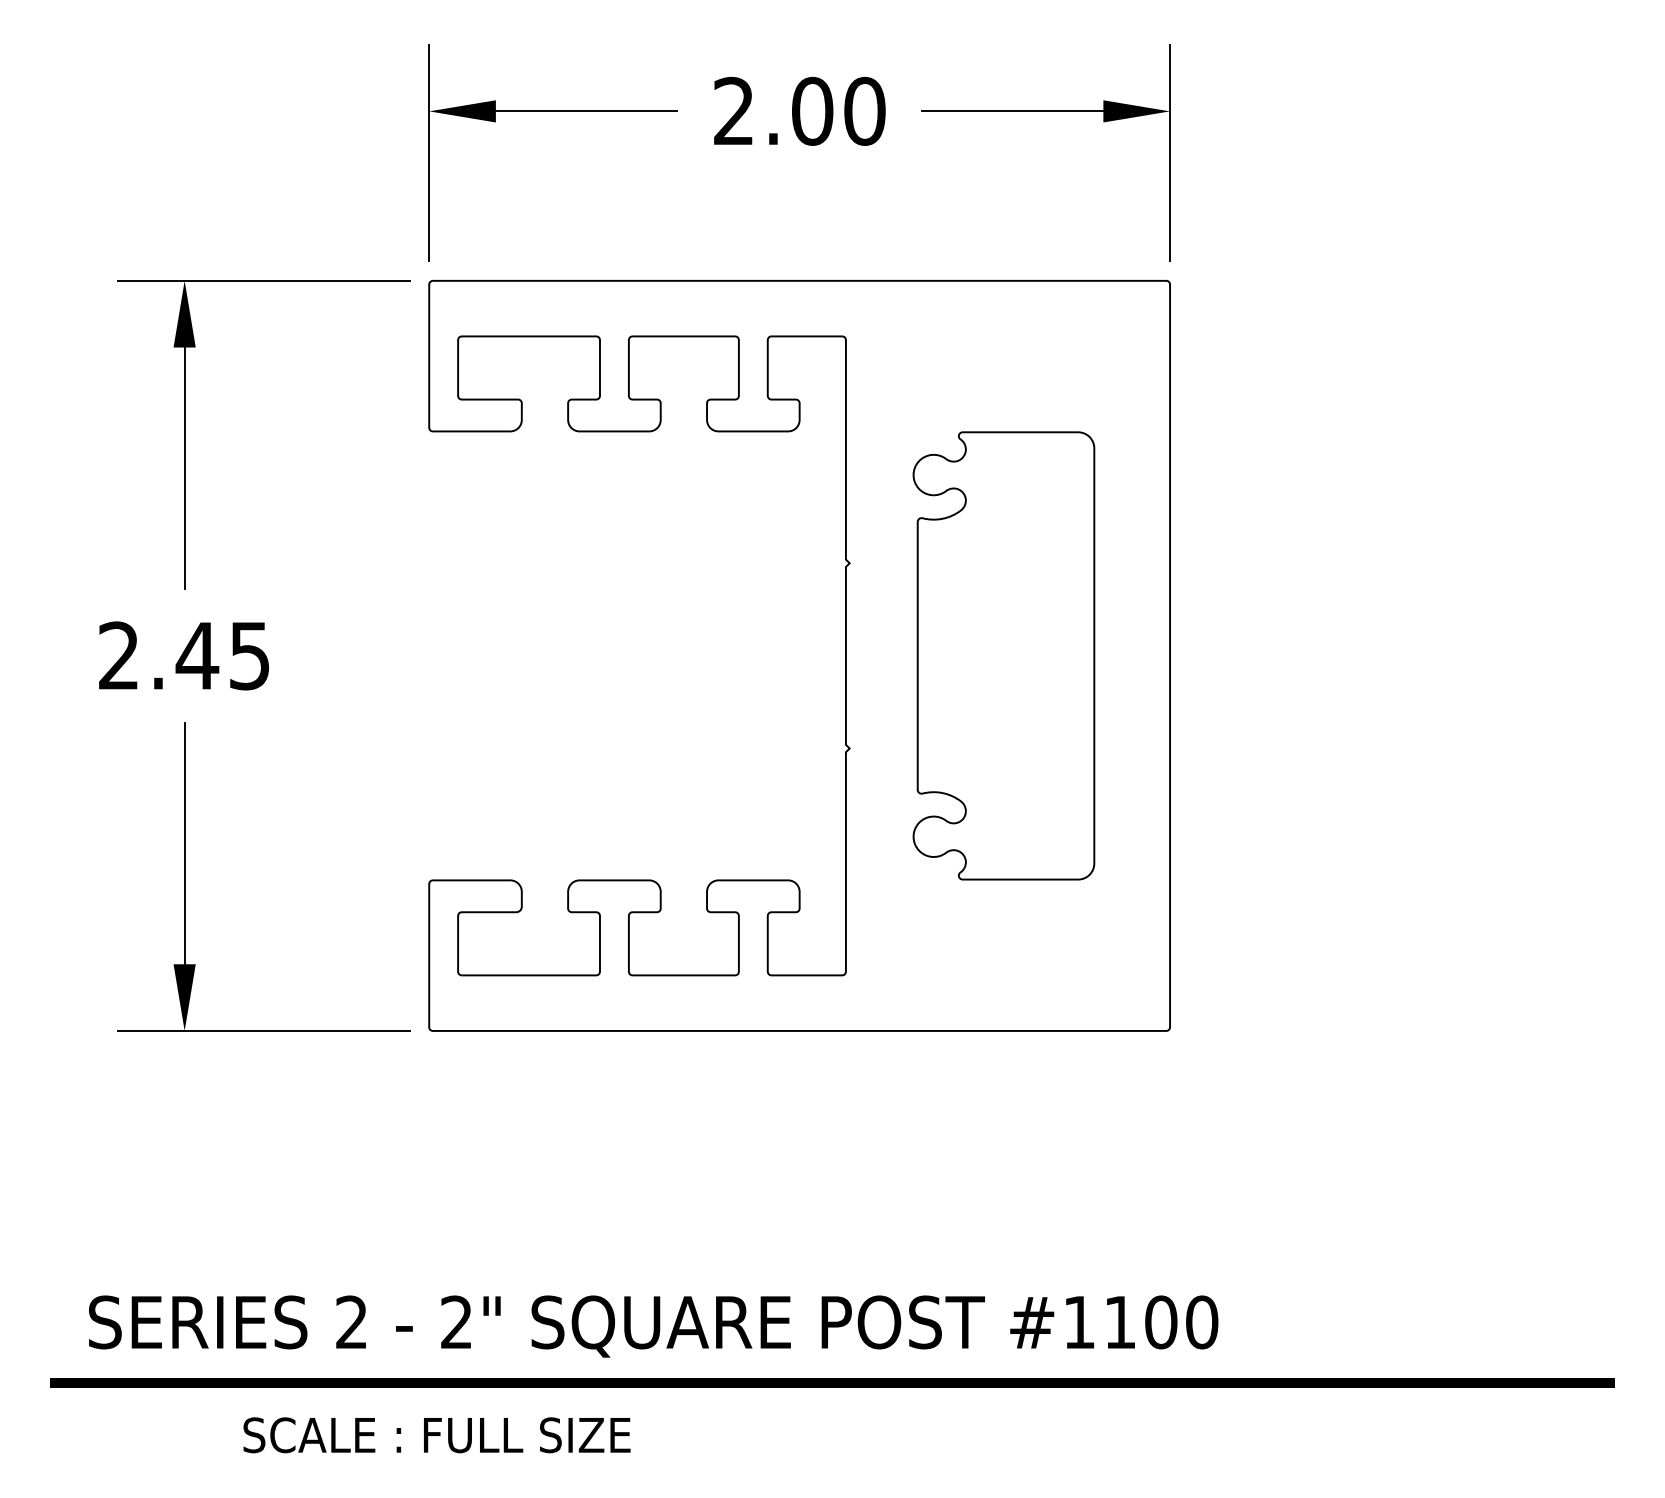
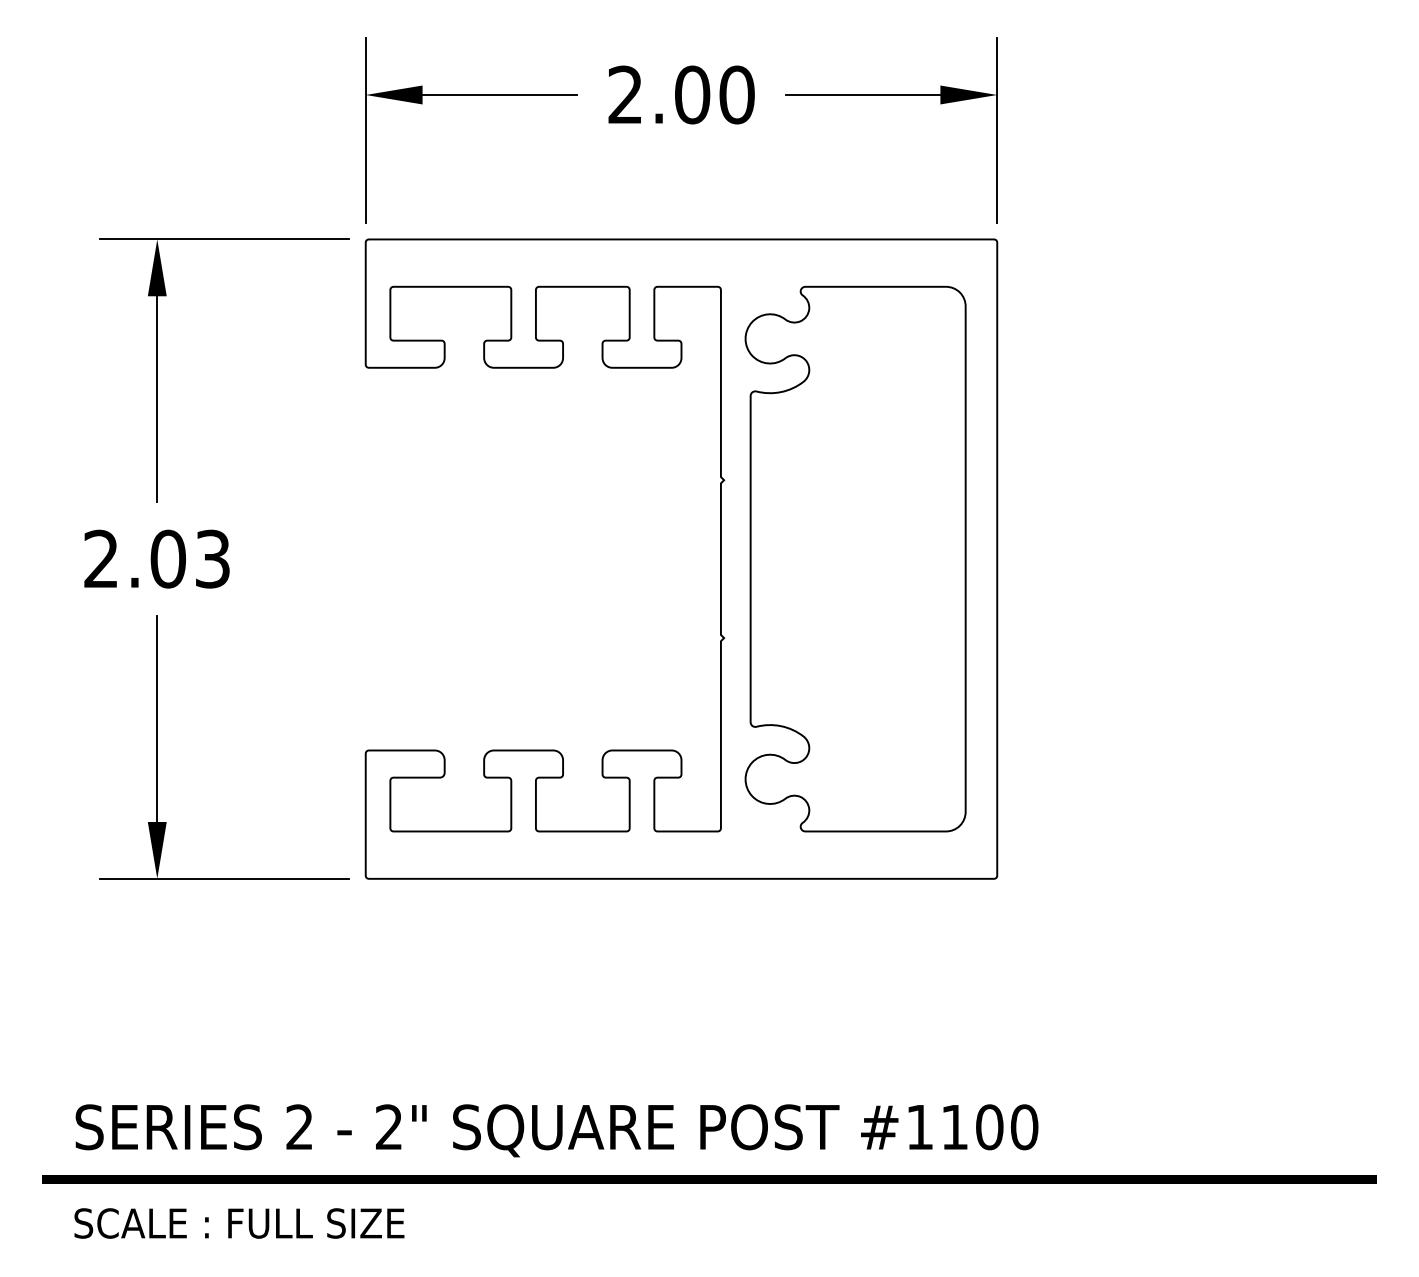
text: (222, 655) -> (189, 558), 2.45 -> 2.03
part: (1003, 655) -> (855, 558), size x1.43
text: (436, 1435) -> (238, 1223), moved

